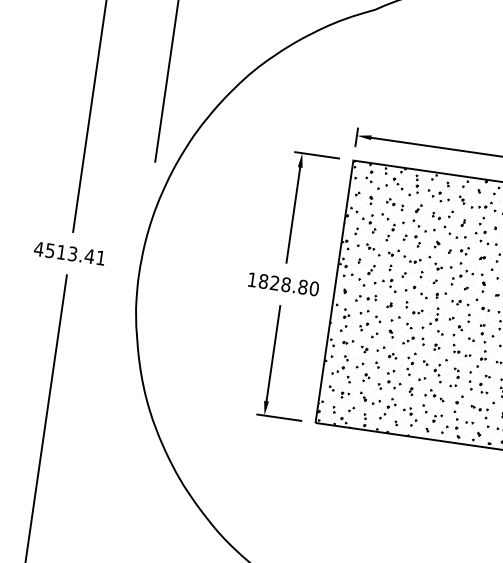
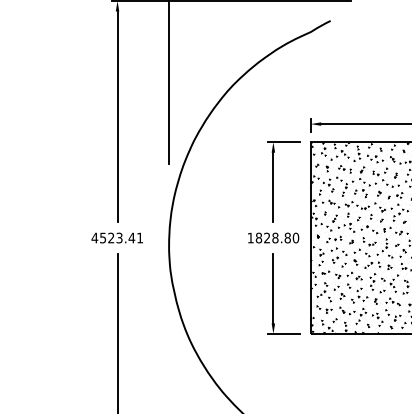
text: (61, 251) -> (111, 237), 4513.41 -> 4523.41

